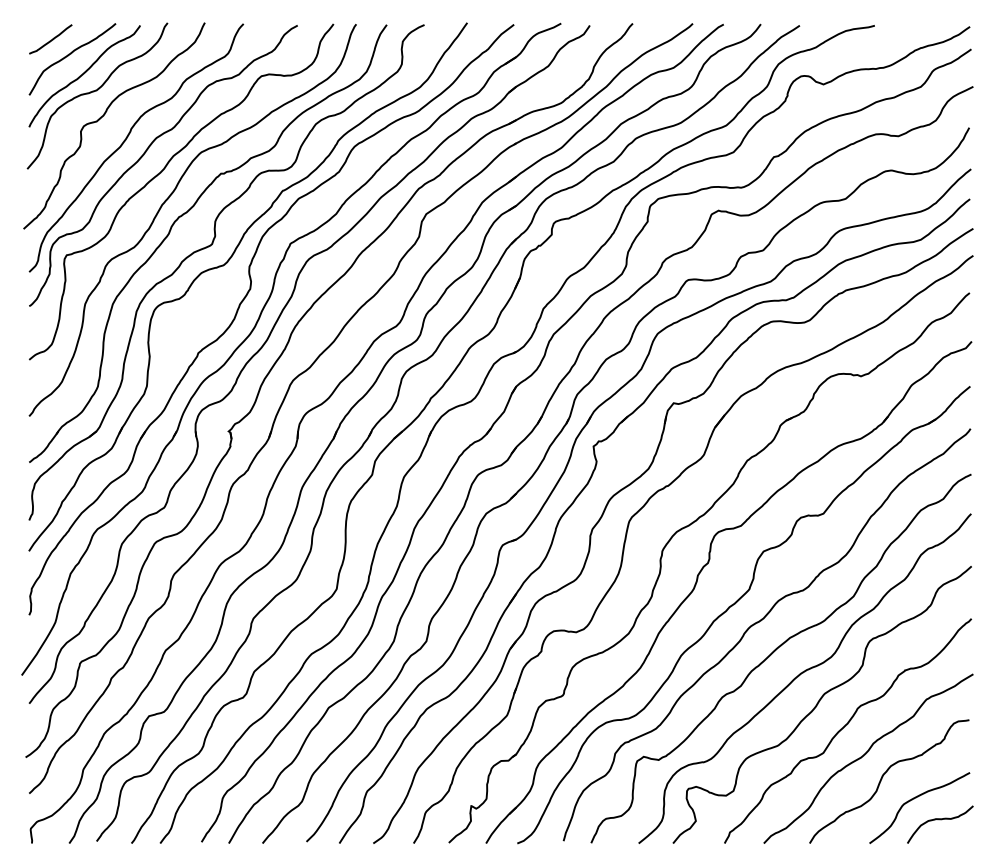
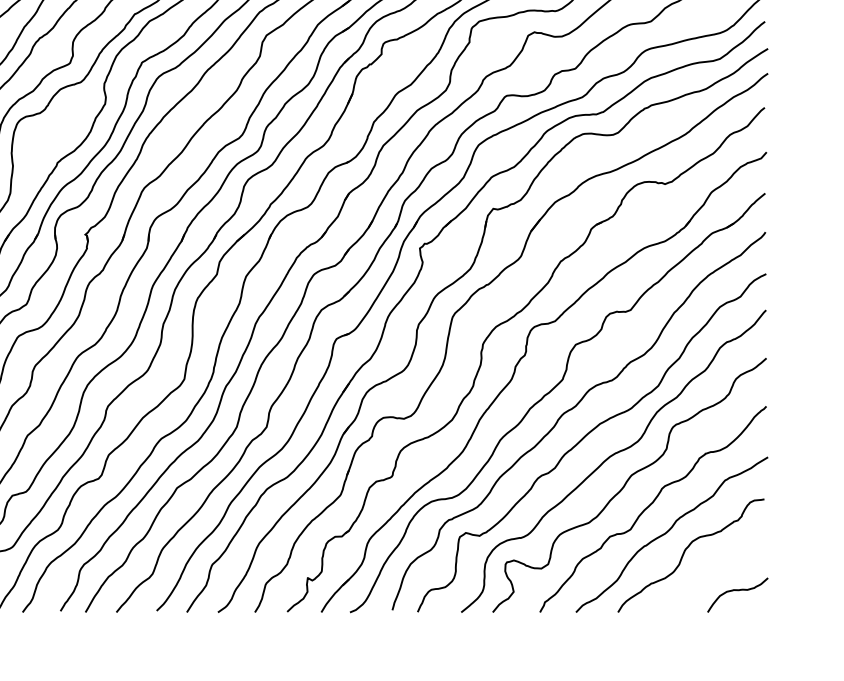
curve: (914, 799) -> (714, 572), removed

